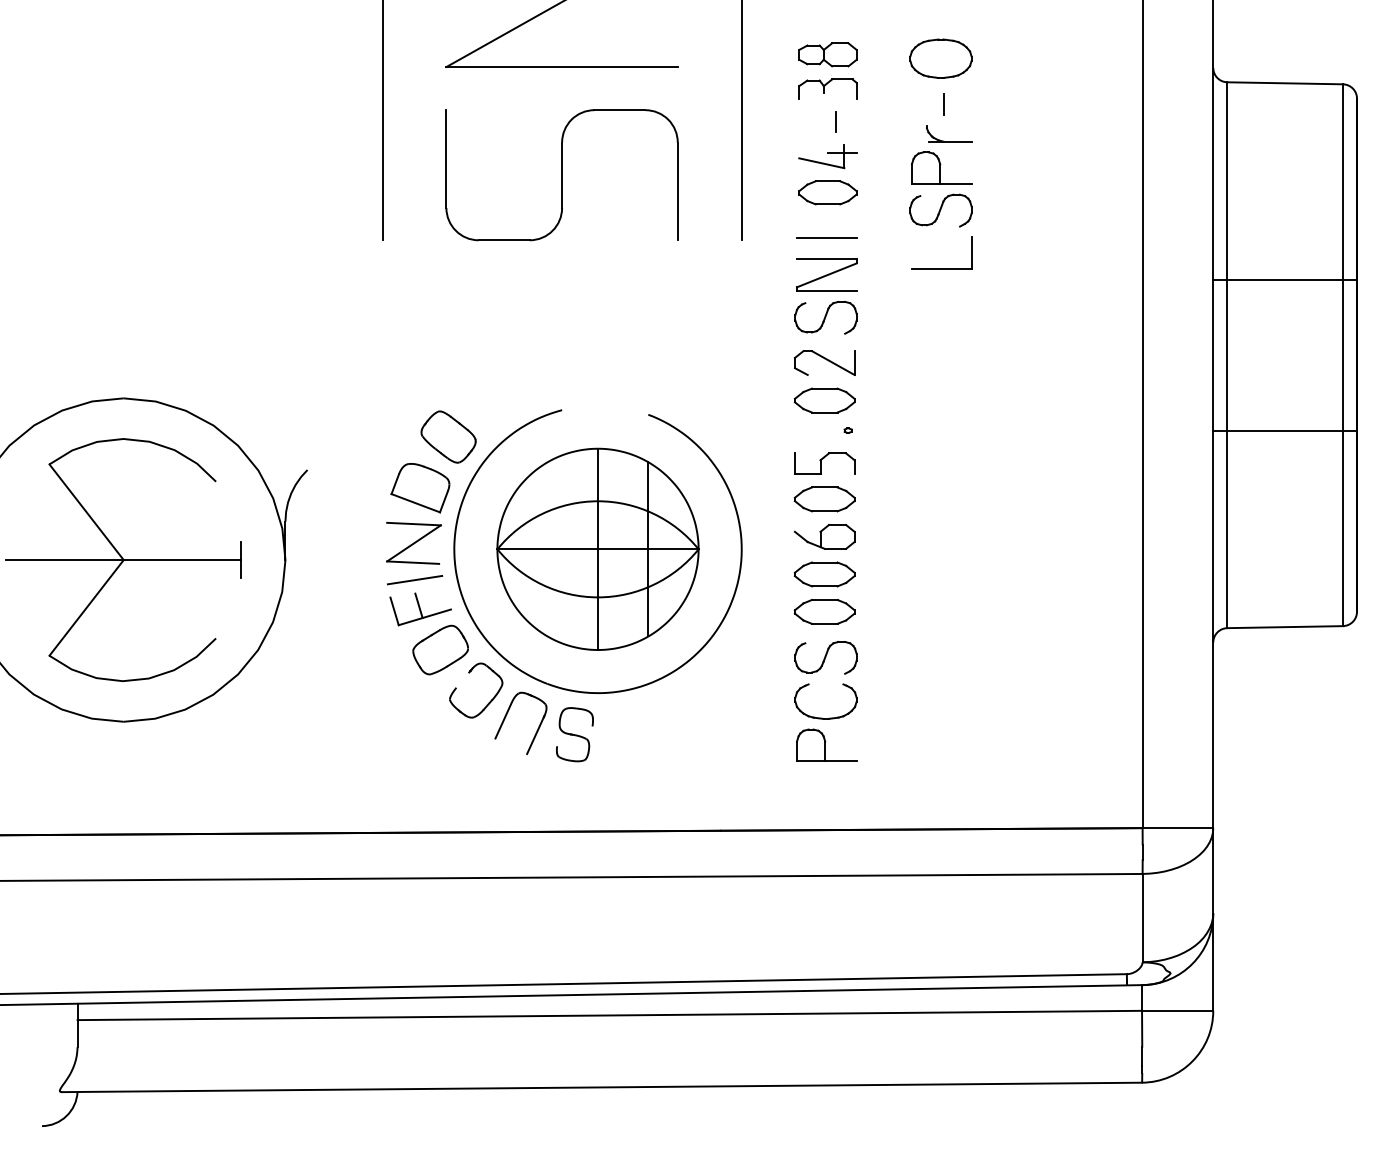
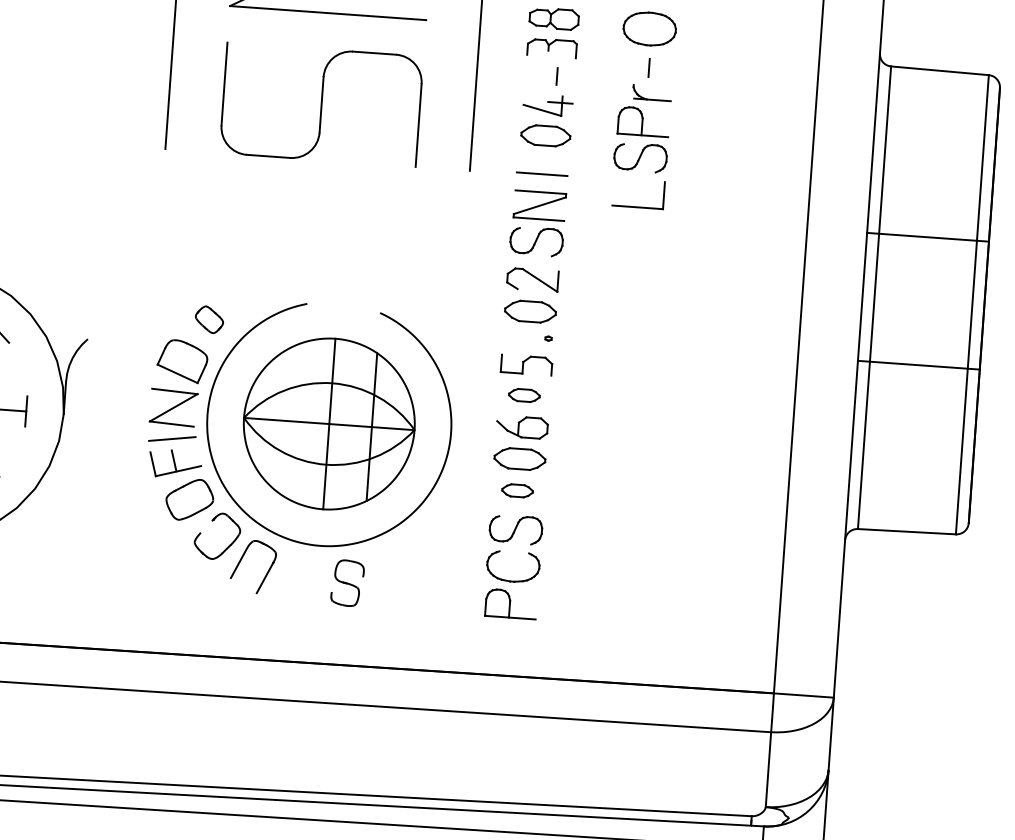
part: (448, 436) -> (209, 319), size x0.6
part: (824, 499) -> (524, 395), size x0.6
part: (824, 611) -> (517, 490), size x0.6
part: (574, 734) -> (347, 583), moved

